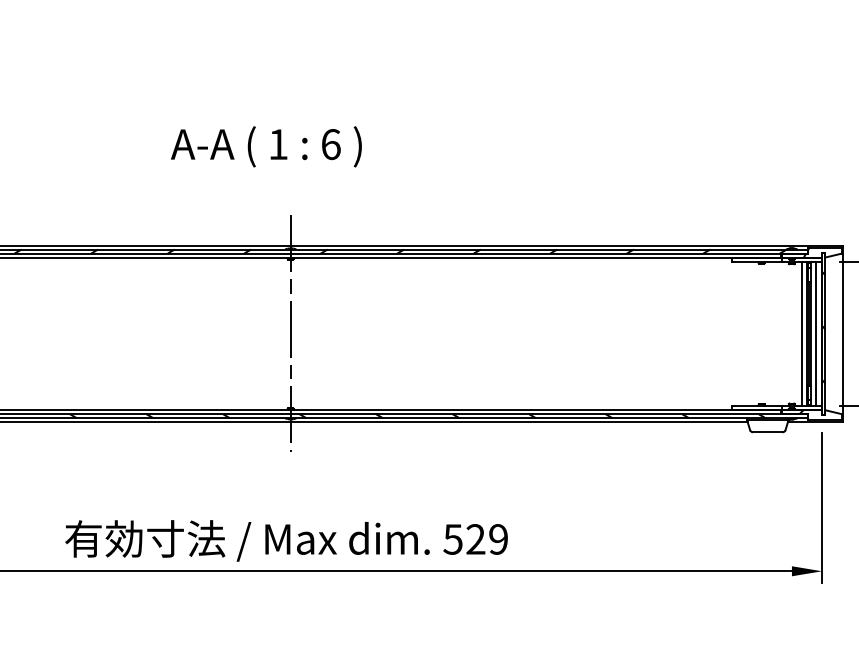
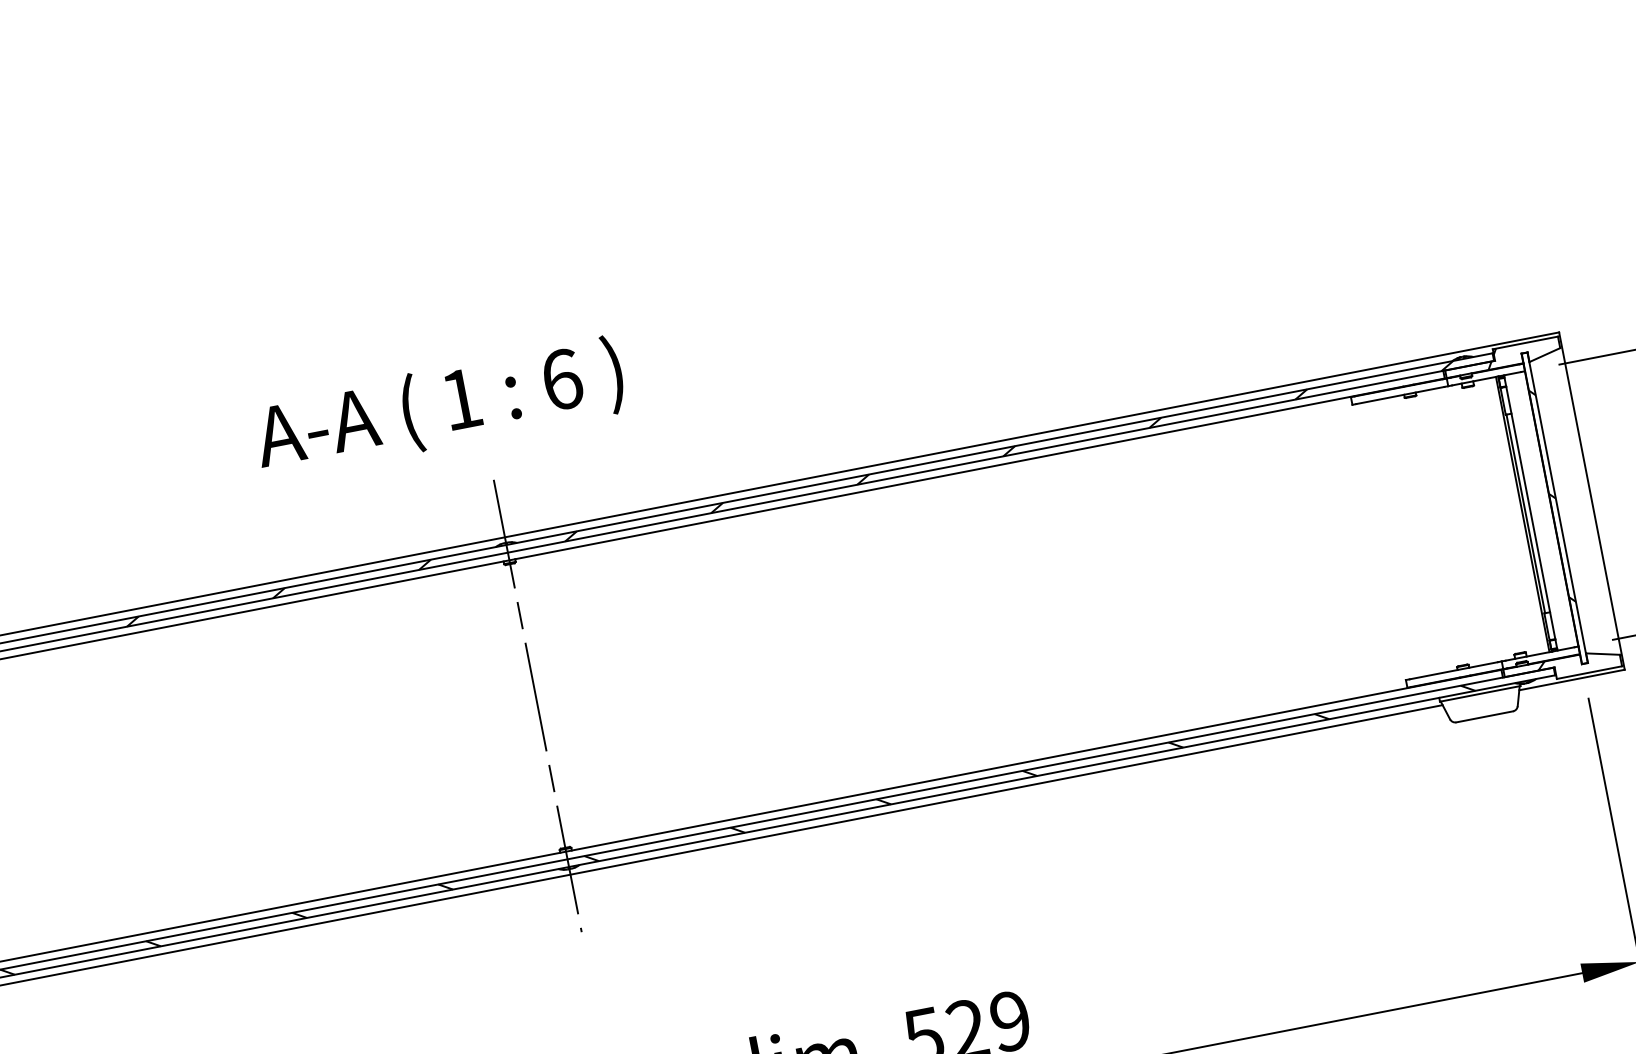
text: (266, 146) -> (439, 407), moved
line: (801, 333) -> (1512, 515), removed
line: (816, 333) -> (1540, 510), removed

